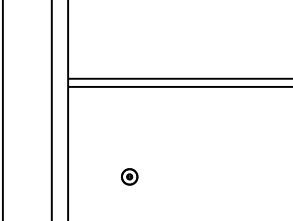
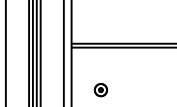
part: (129, 177) -> (100, 90), size x1.67

